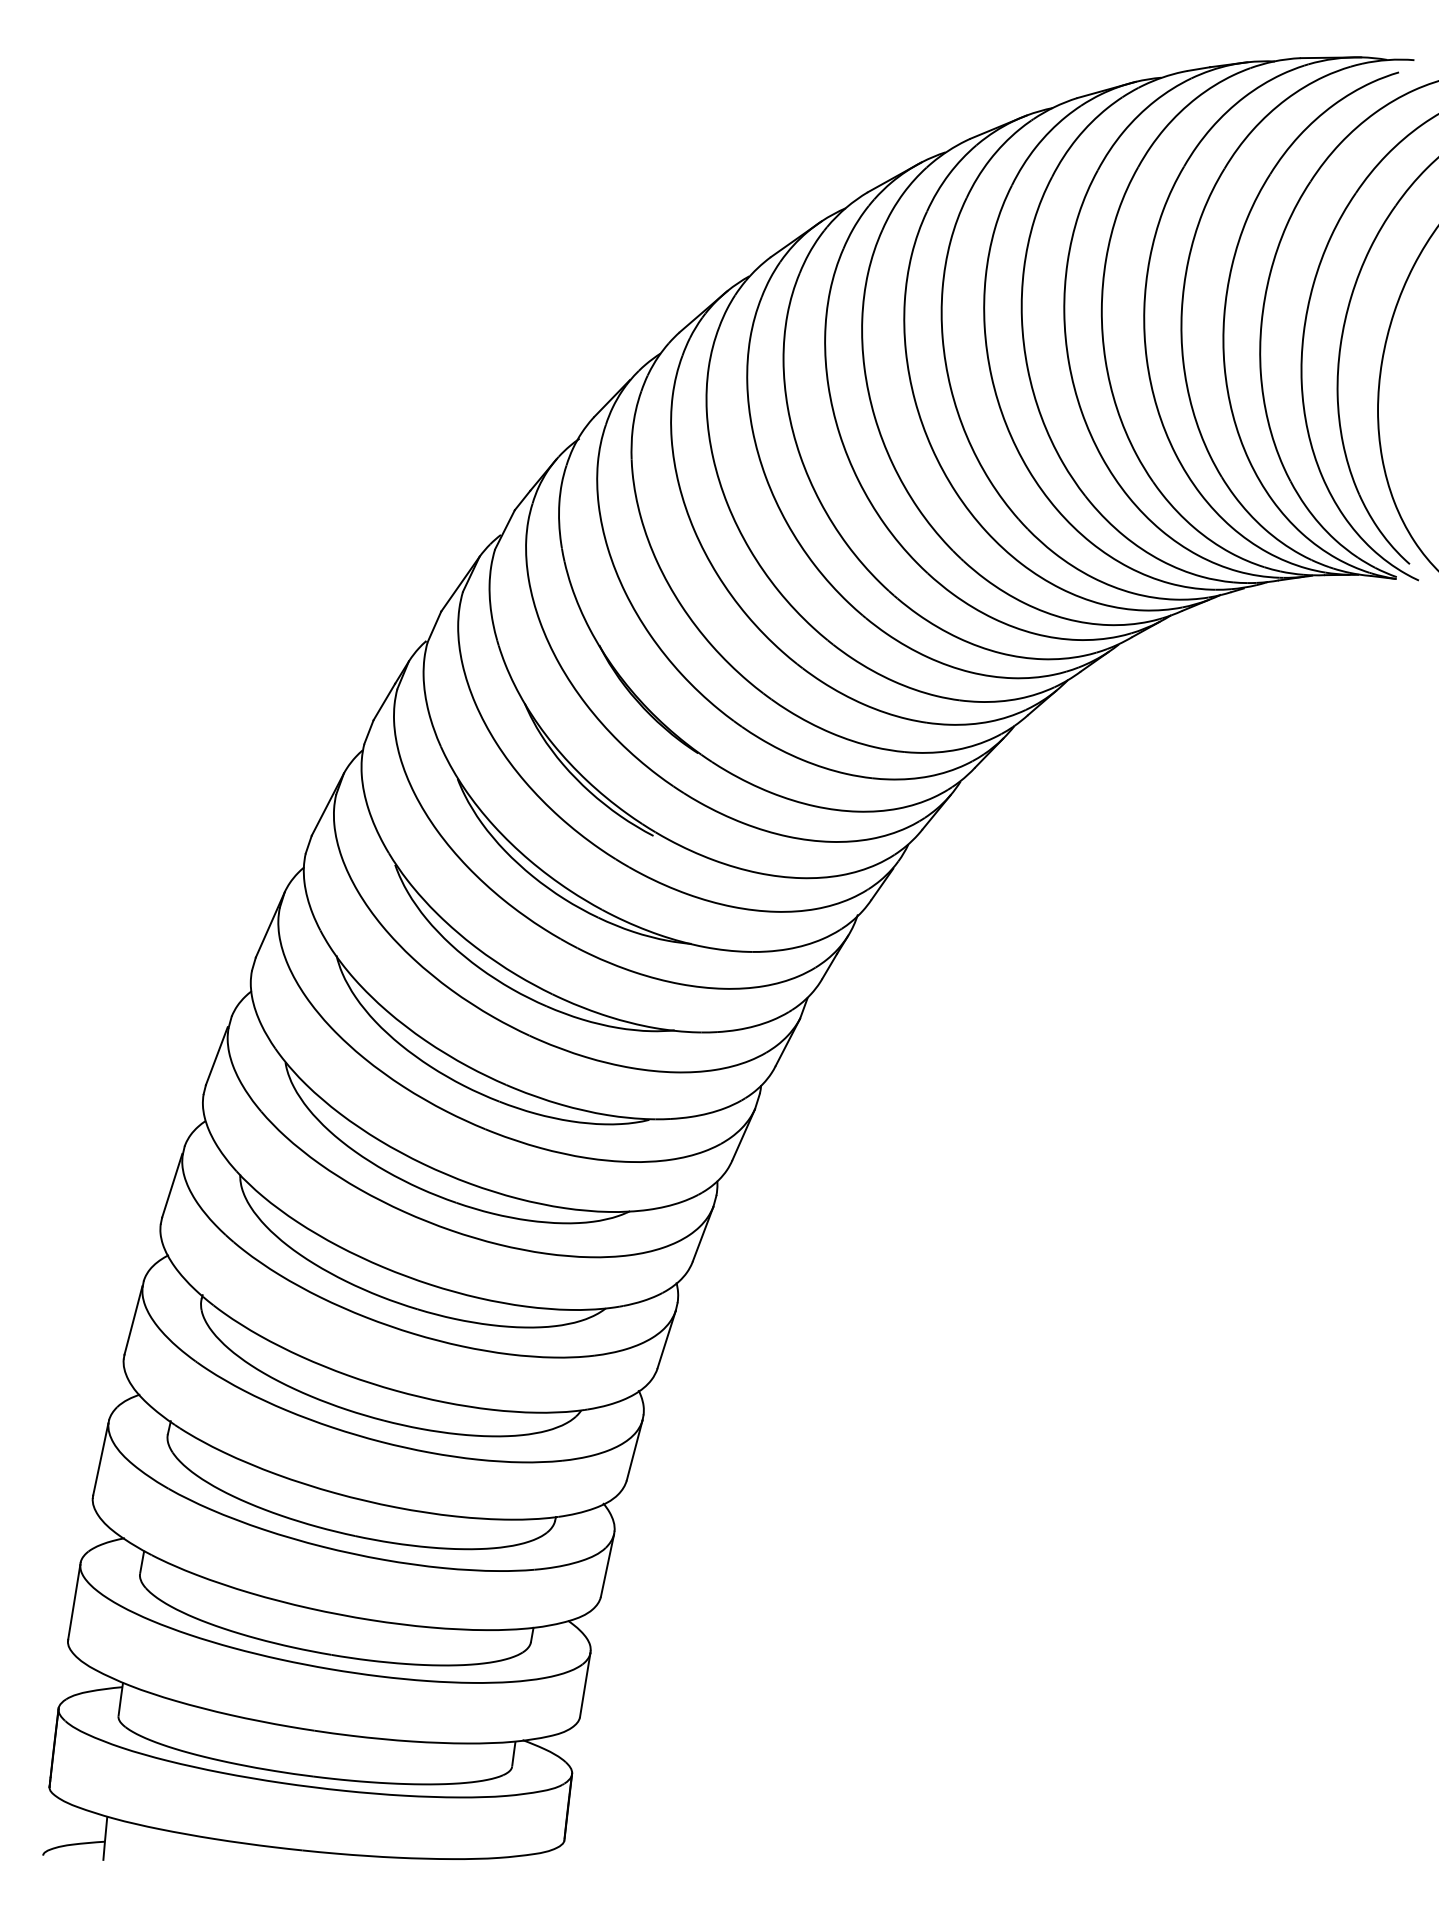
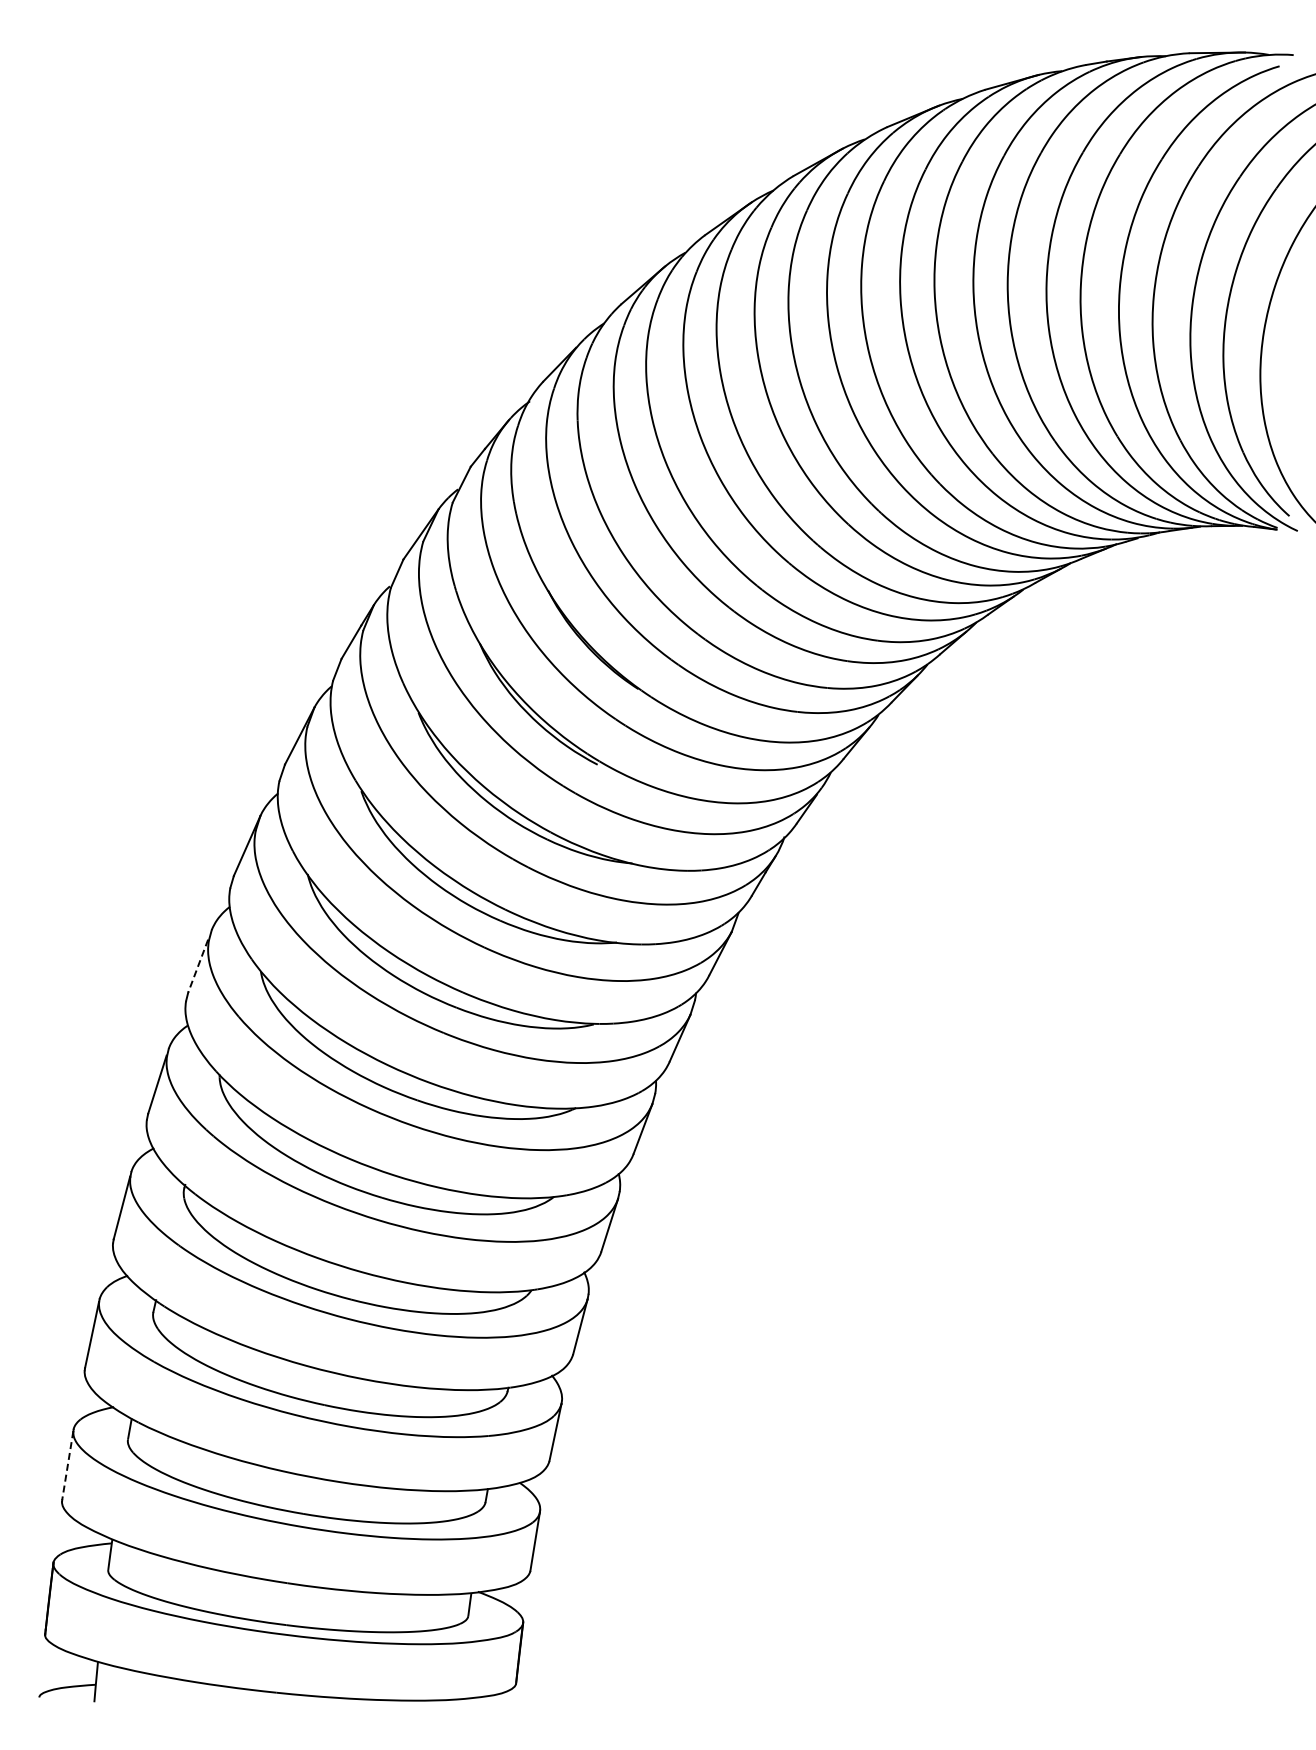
line: (217, 1056) -> (198, 966), solid -> dashed
line: (73, 1602) -> (67, 1465), solid -> dashed

